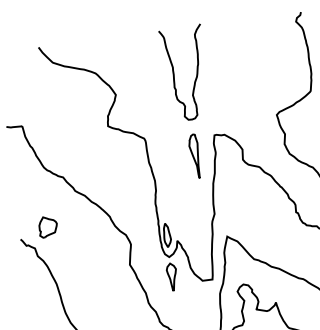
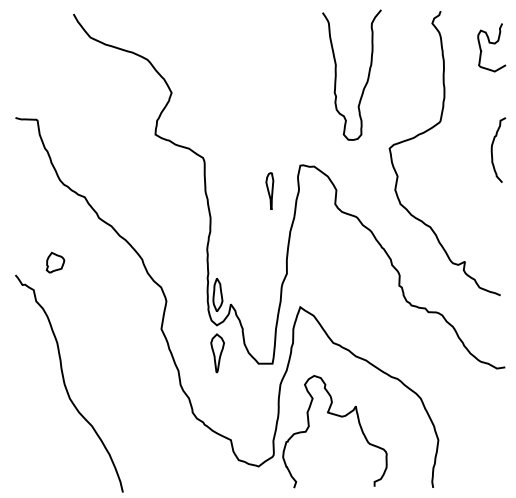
curve: (174, 74) -> (336, 74), moved
part: (194, 156) -> (269, 191), size x0.6
part: (48, 226) -> (55, 262), size x0.7

